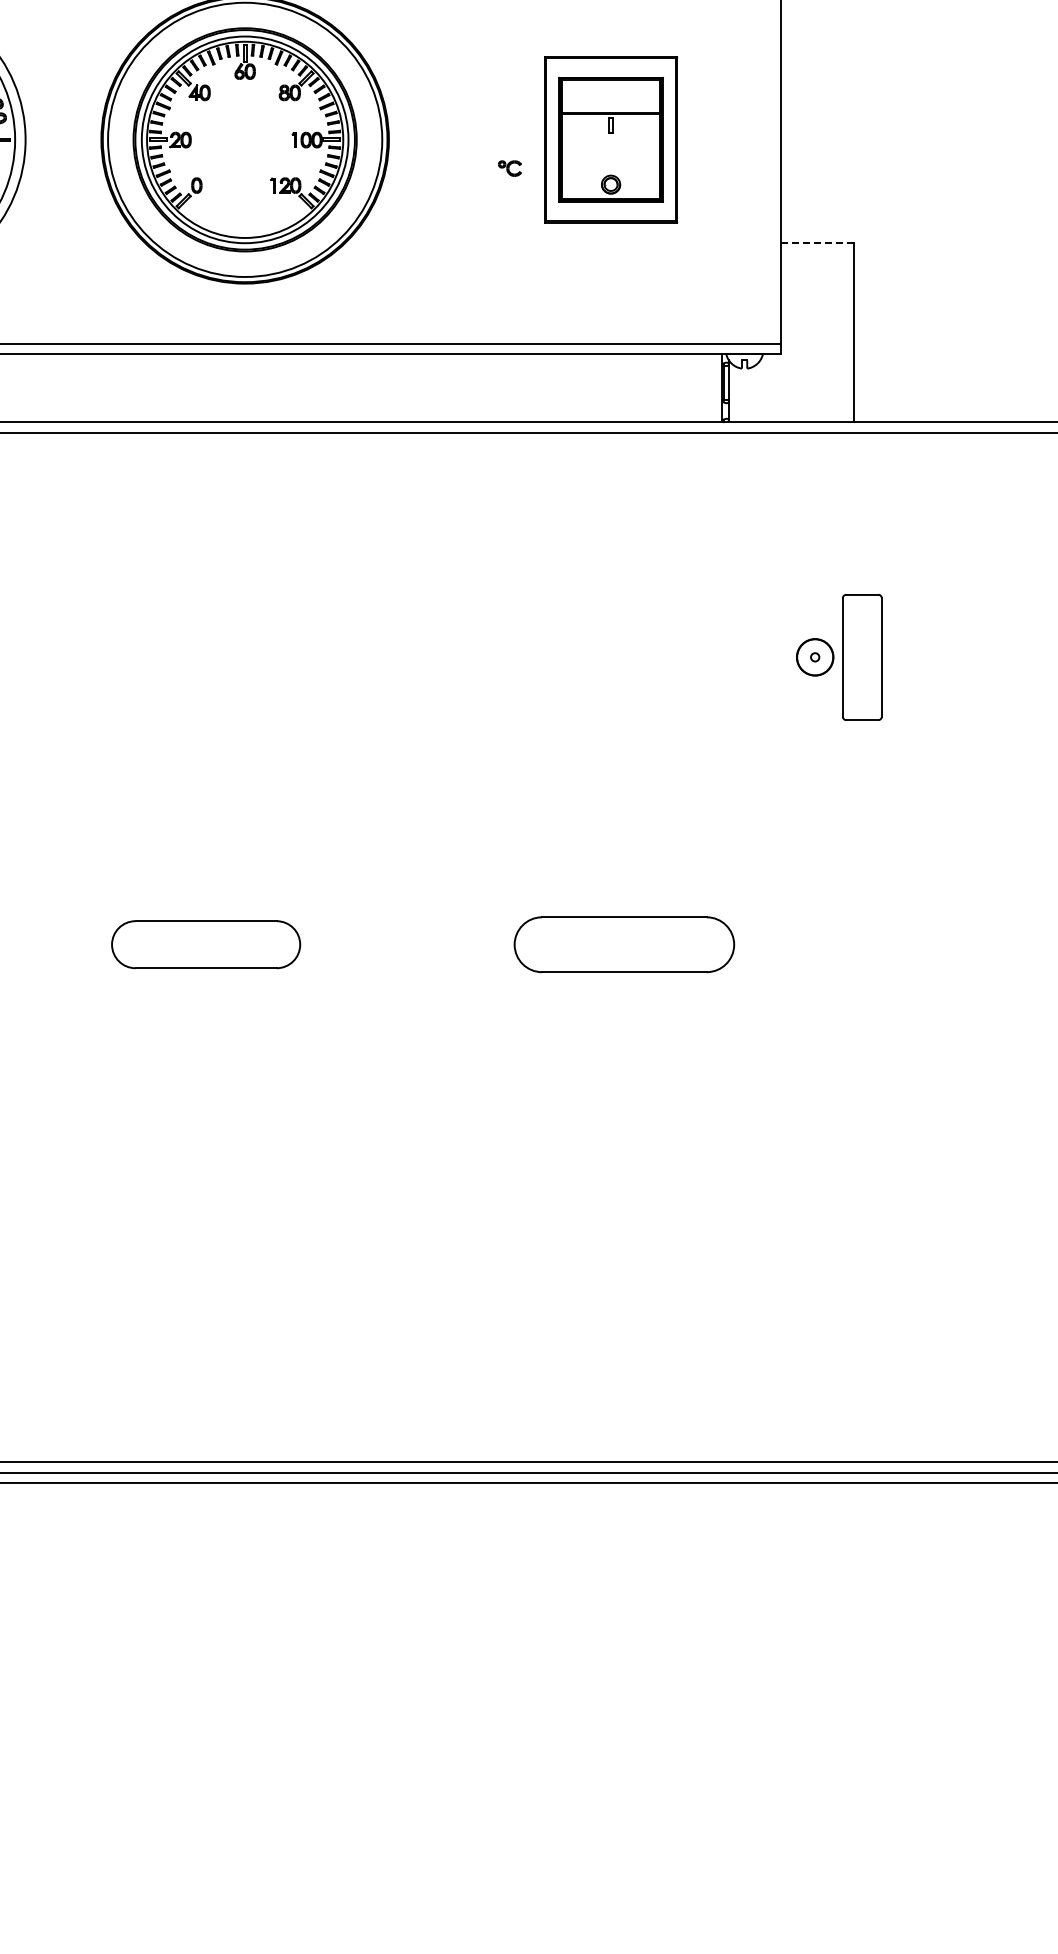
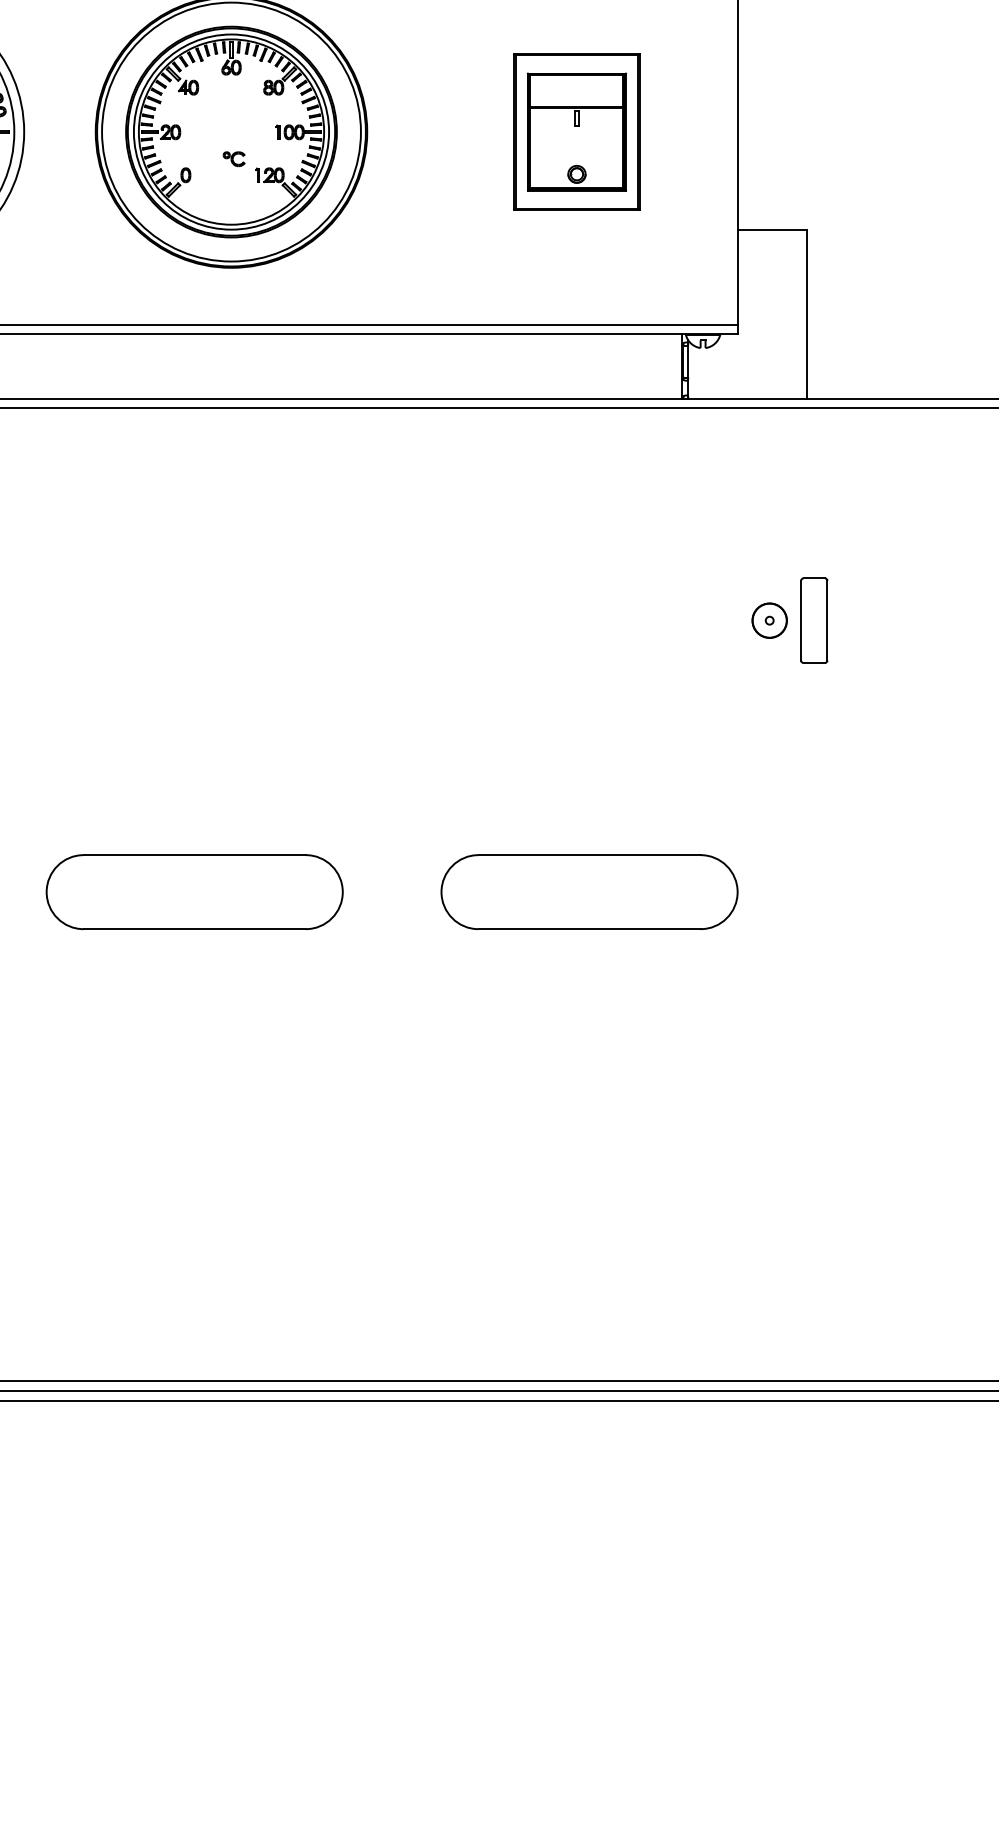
part: (509, 168) -> (233, 159), moved
line: (817, 243) -> (771, 229), dashed -> solid
part: (862, 656) -> (814, 619), size x0.71
part: (205, 944) -> (194, 891), size x1.67
part: (624, 944) -> (589, 891), size x1.43

